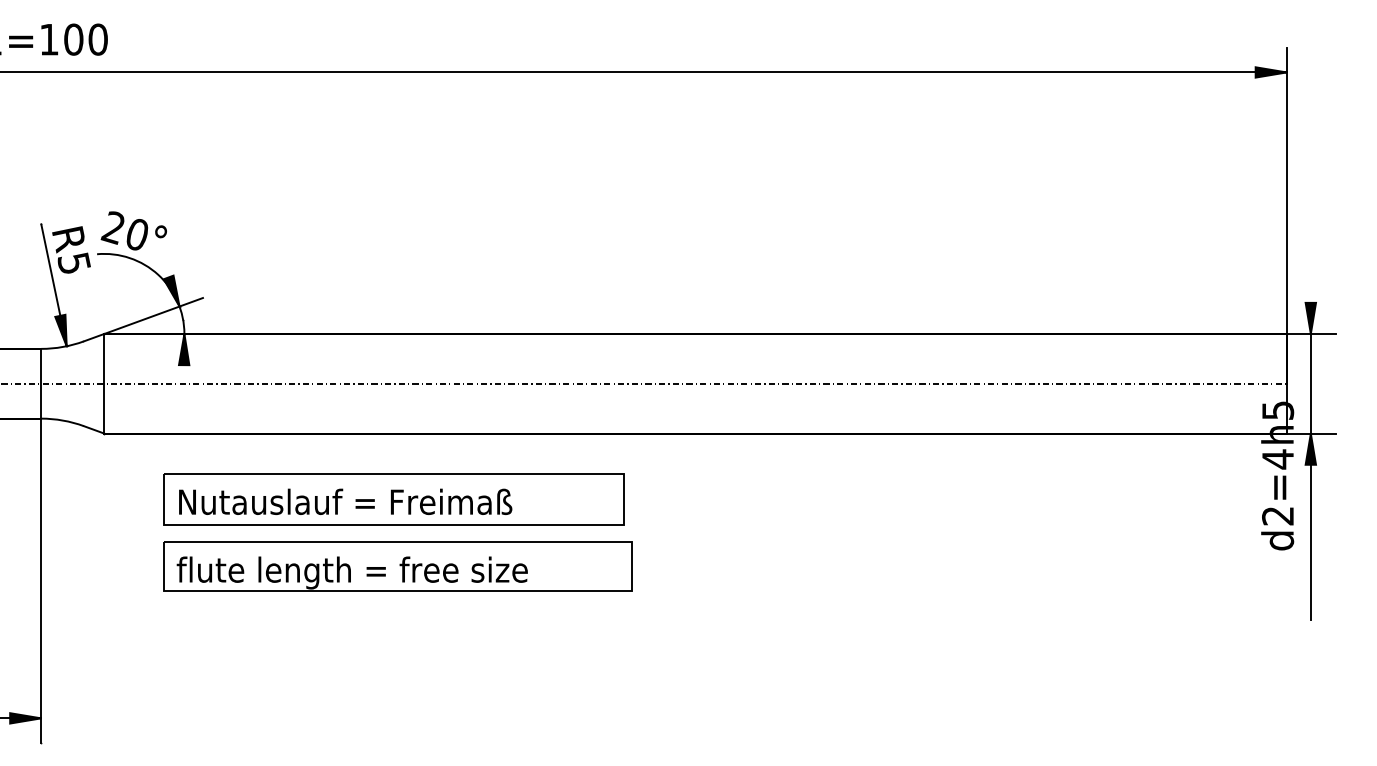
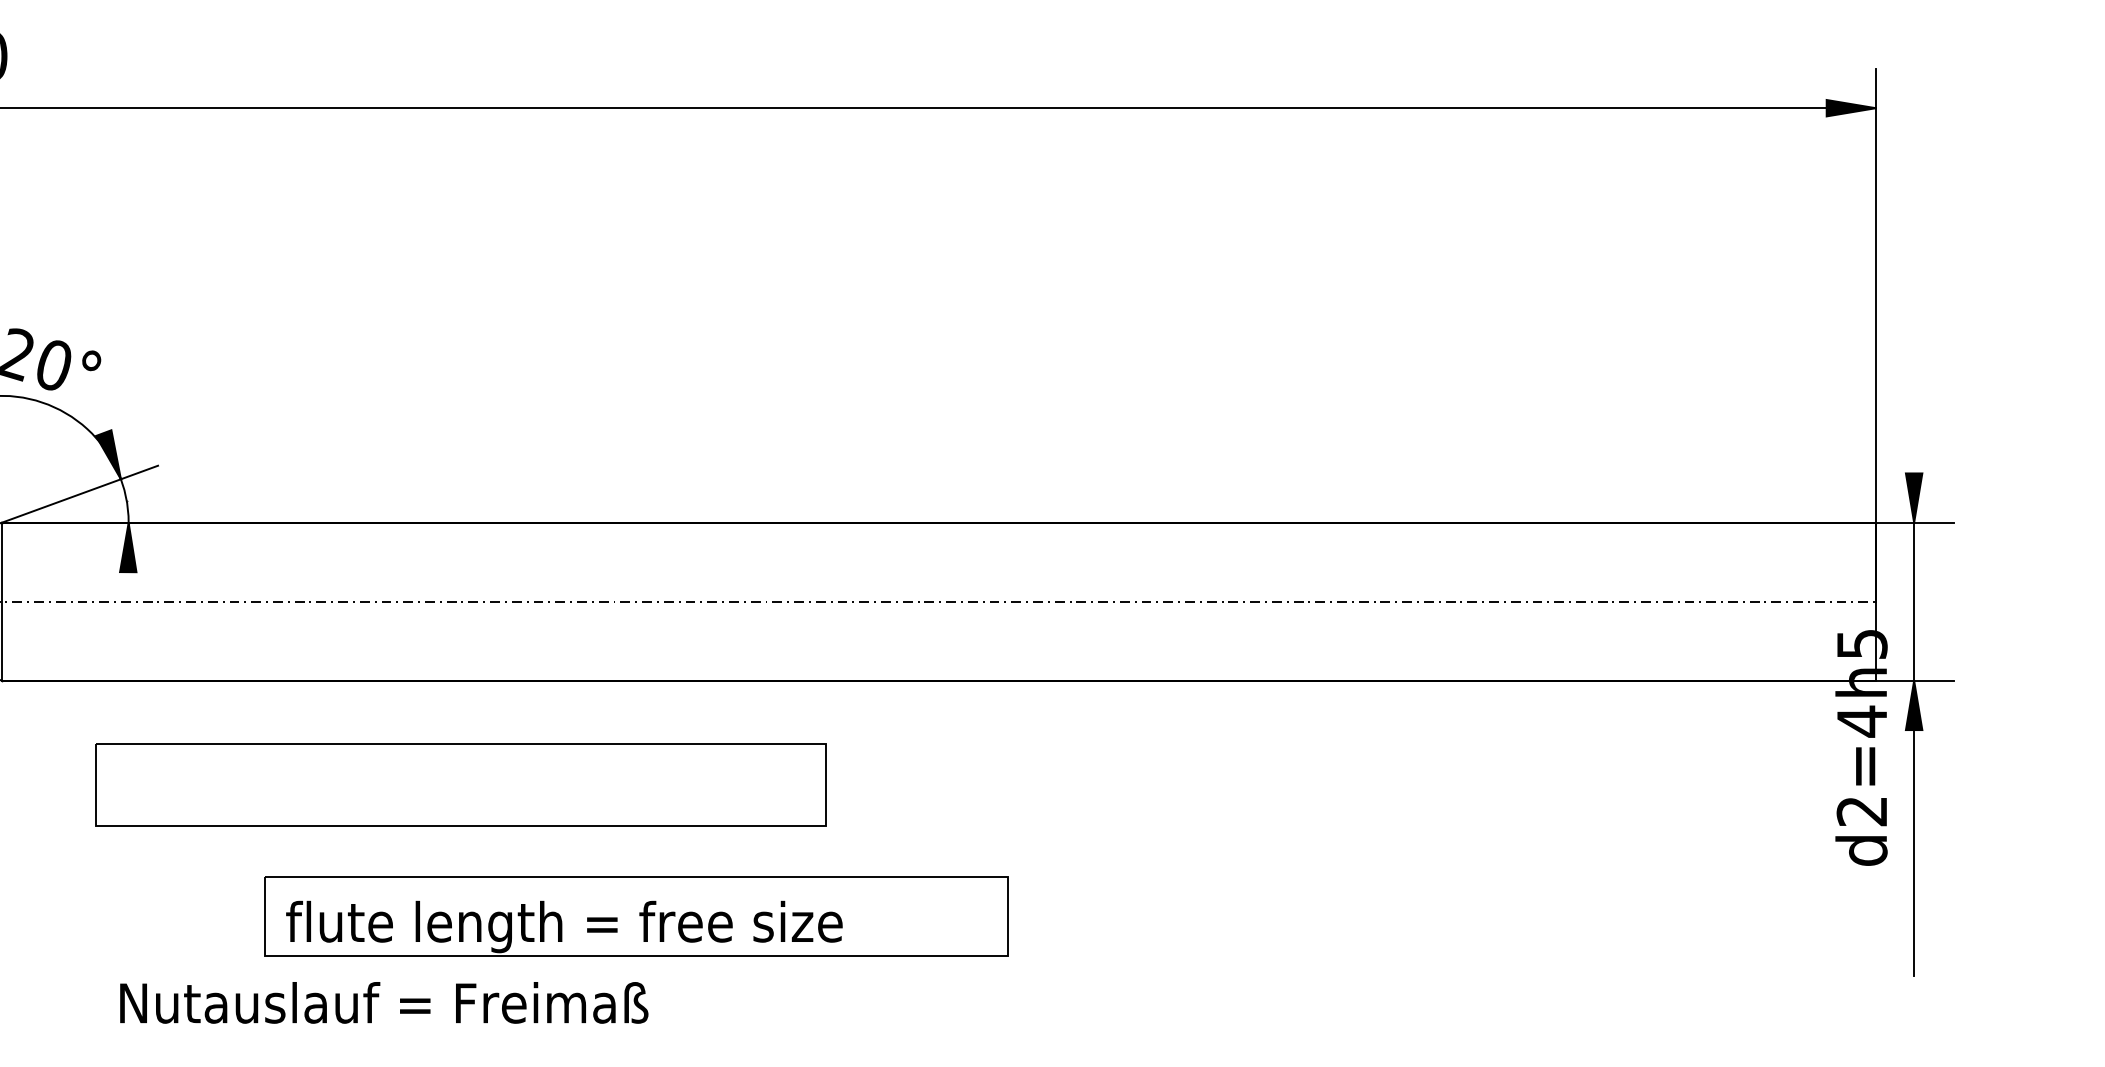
text: (345, 501) -> (383, 1002), moved
part: (397, 566) -> (636, 916), moved

